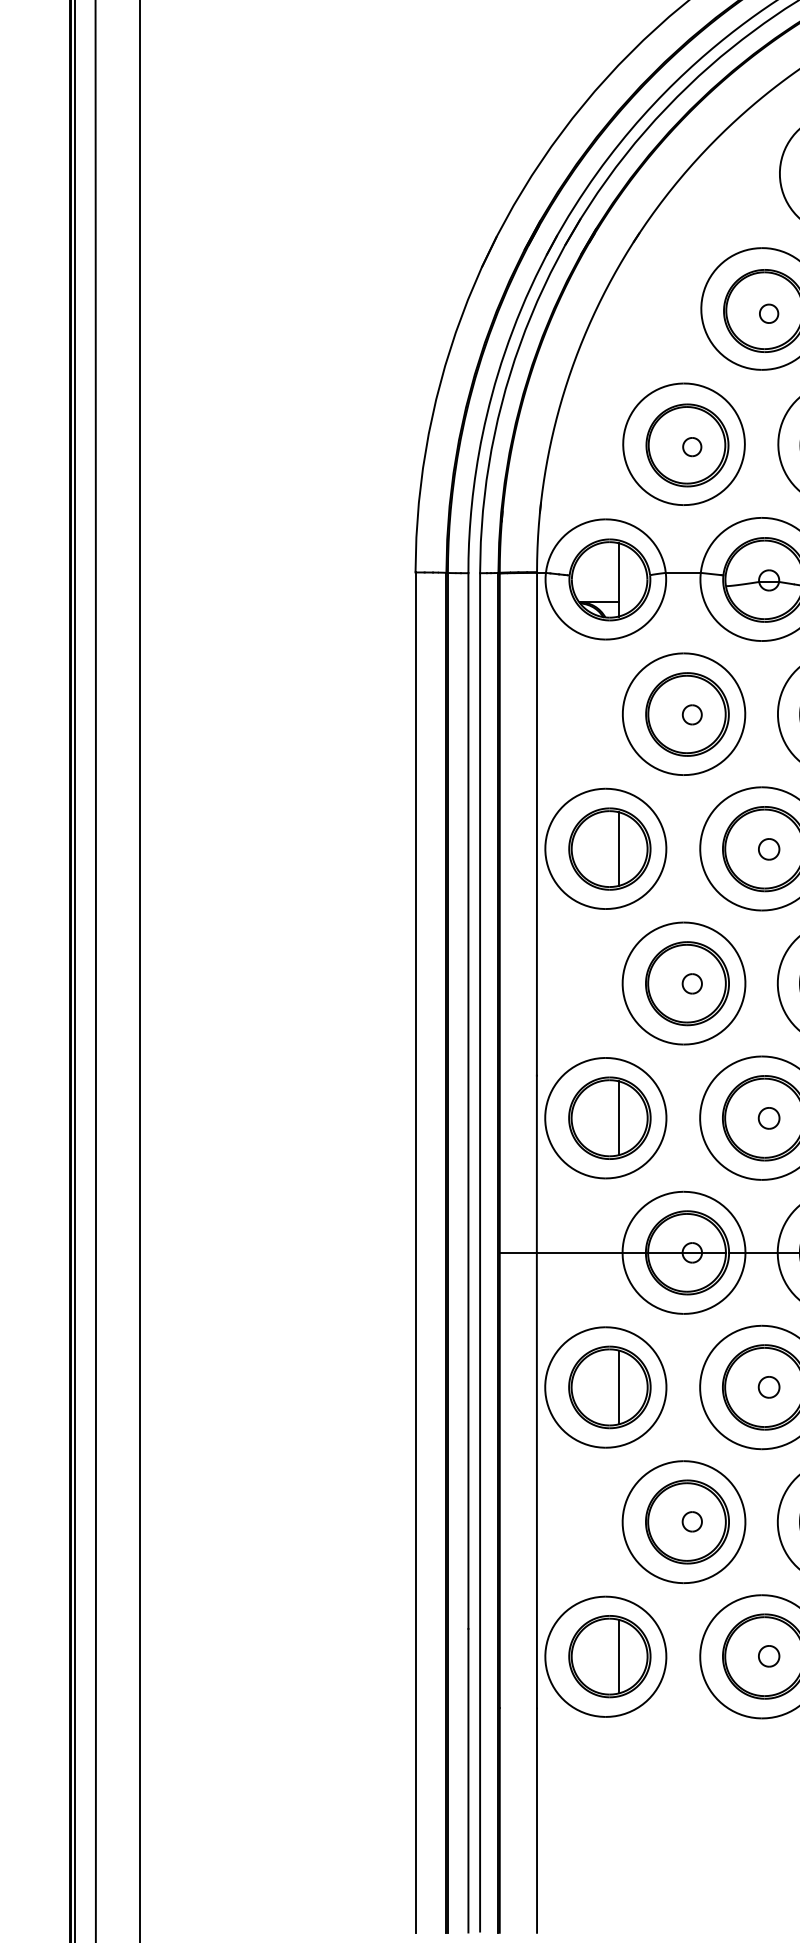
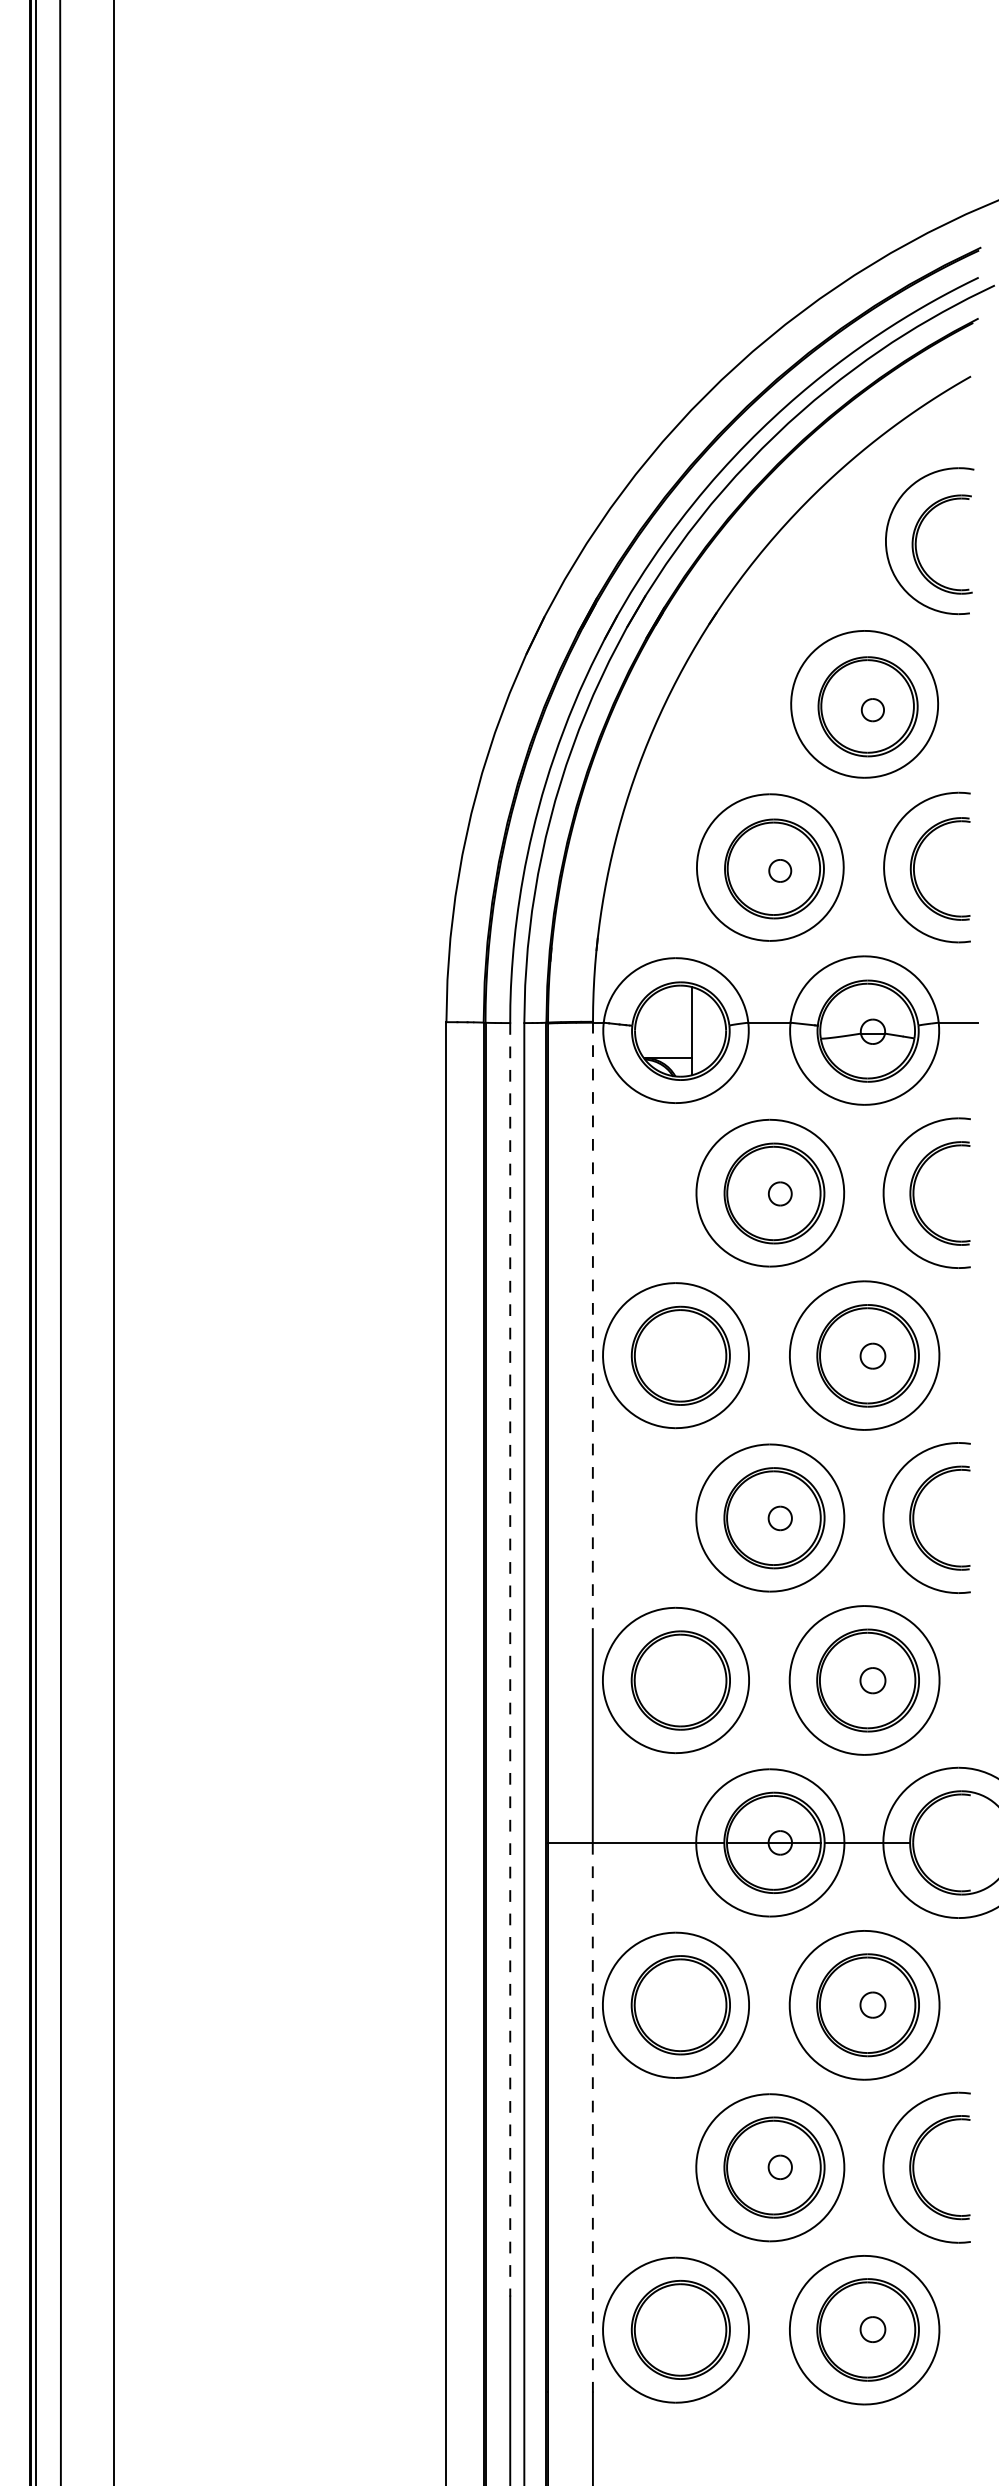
line: (536, 823) -> (592, 1325), solid -> dashed
line: (618, 848) -> (691, 1355), removed
line: (468, 1100) -> (510, 1659), solid -> dashed
line: (618, 1118) -> (691, 1680), removed
line: (618, 1386) -> (691, 2004), removed
line: (536, 1480) -> (592, 2117), solid -> dashed
line: (618, 1656) -> (691, 2329), removed

